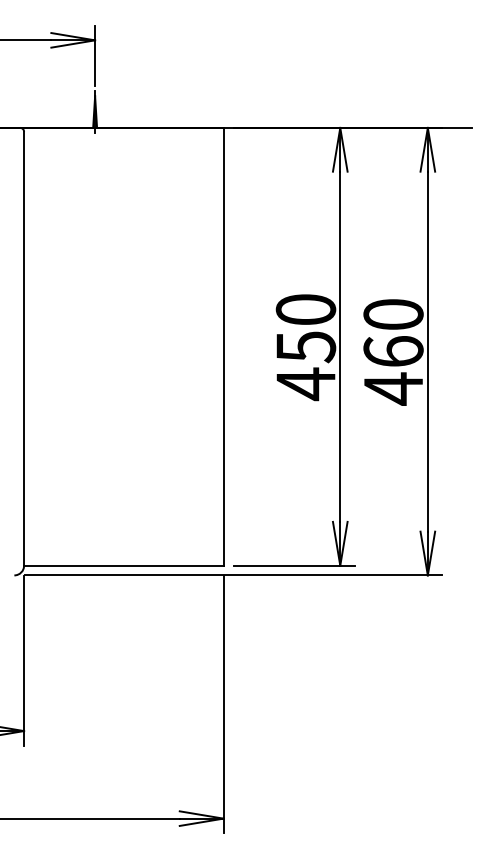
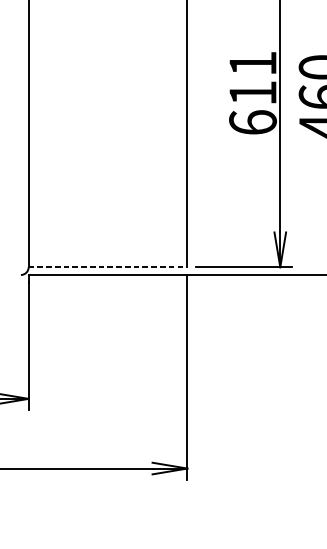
text: (305, 347) -> (252, 93), 450 -> 611
line: (123, 565) -> (107, 267), solid -> dashed

